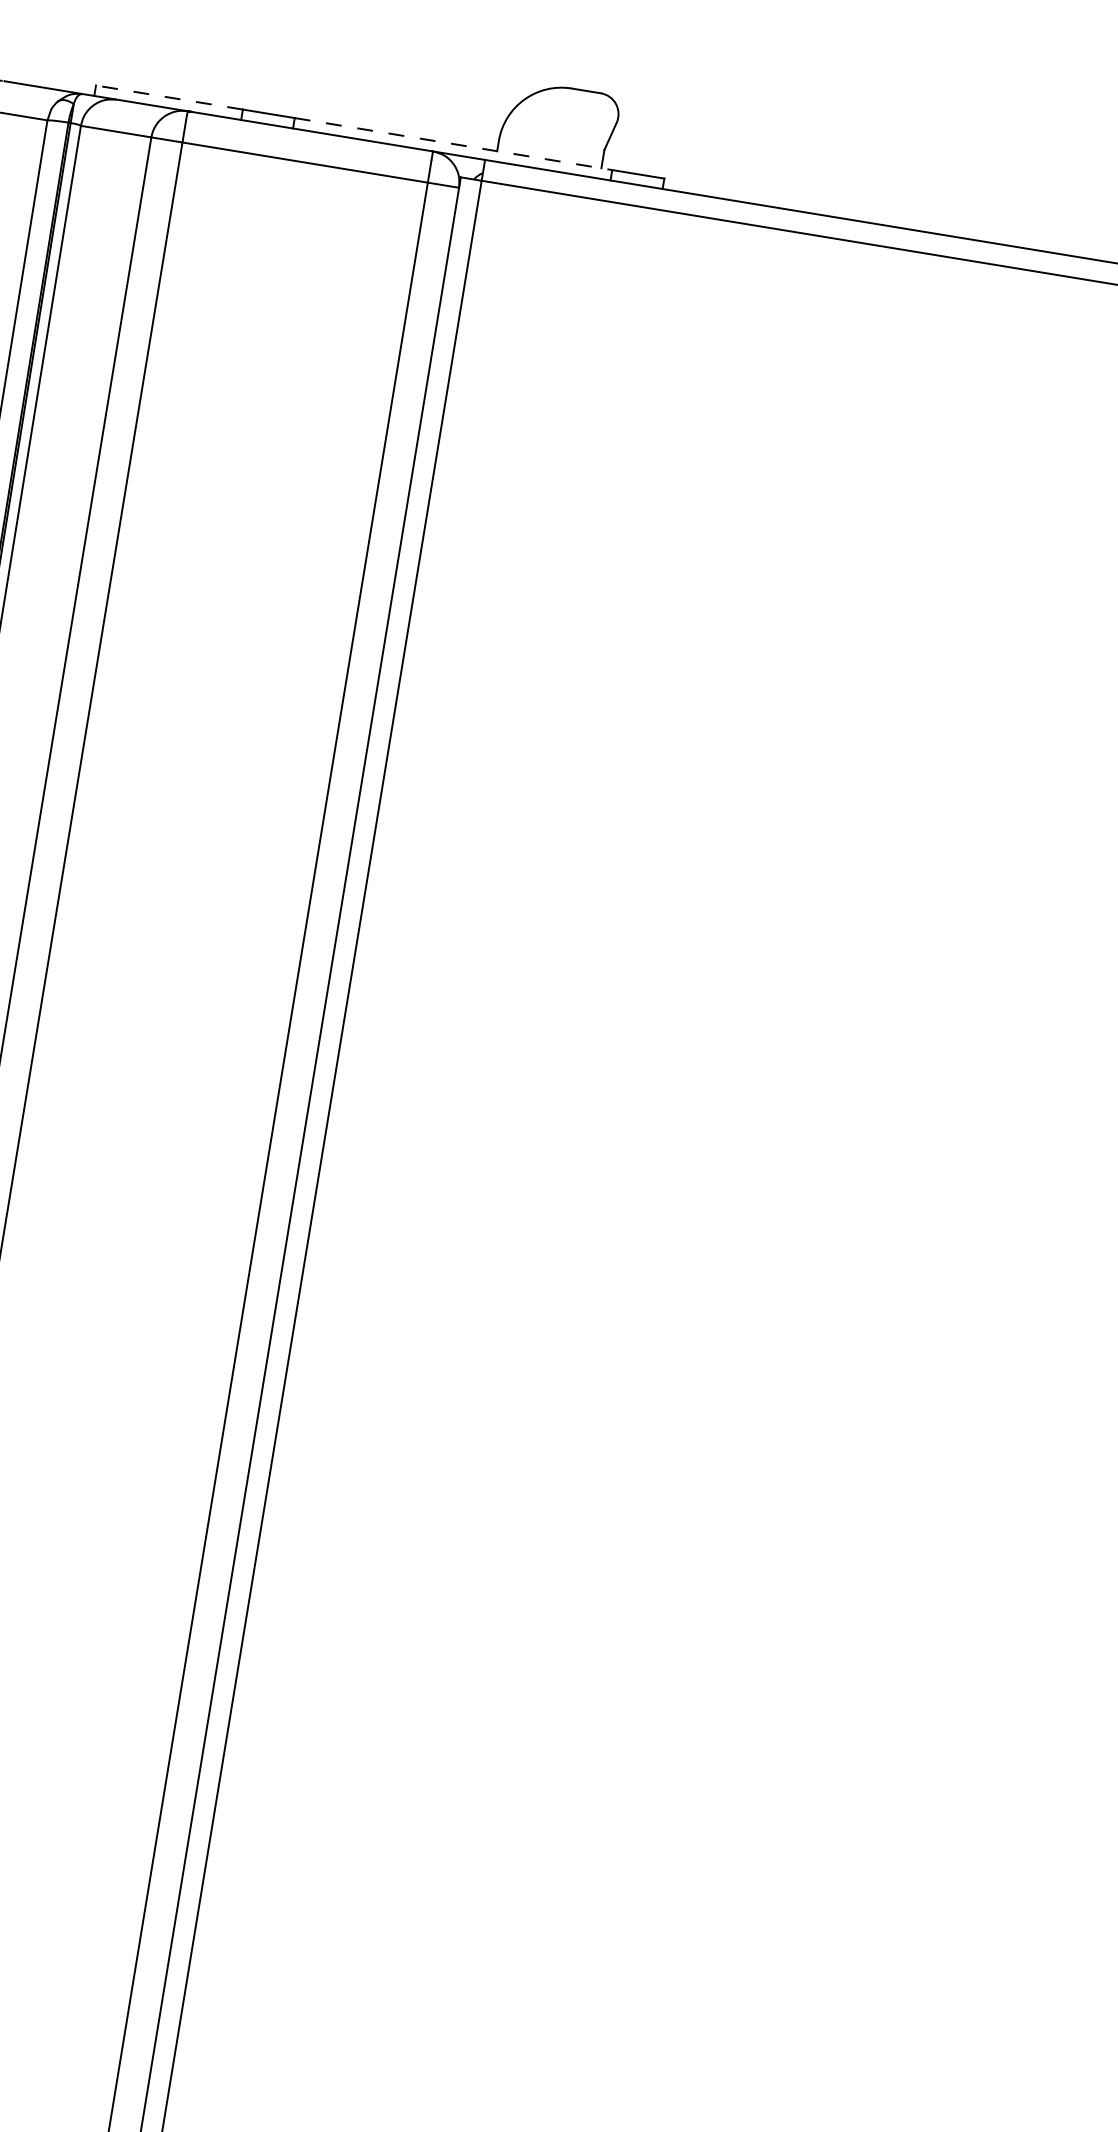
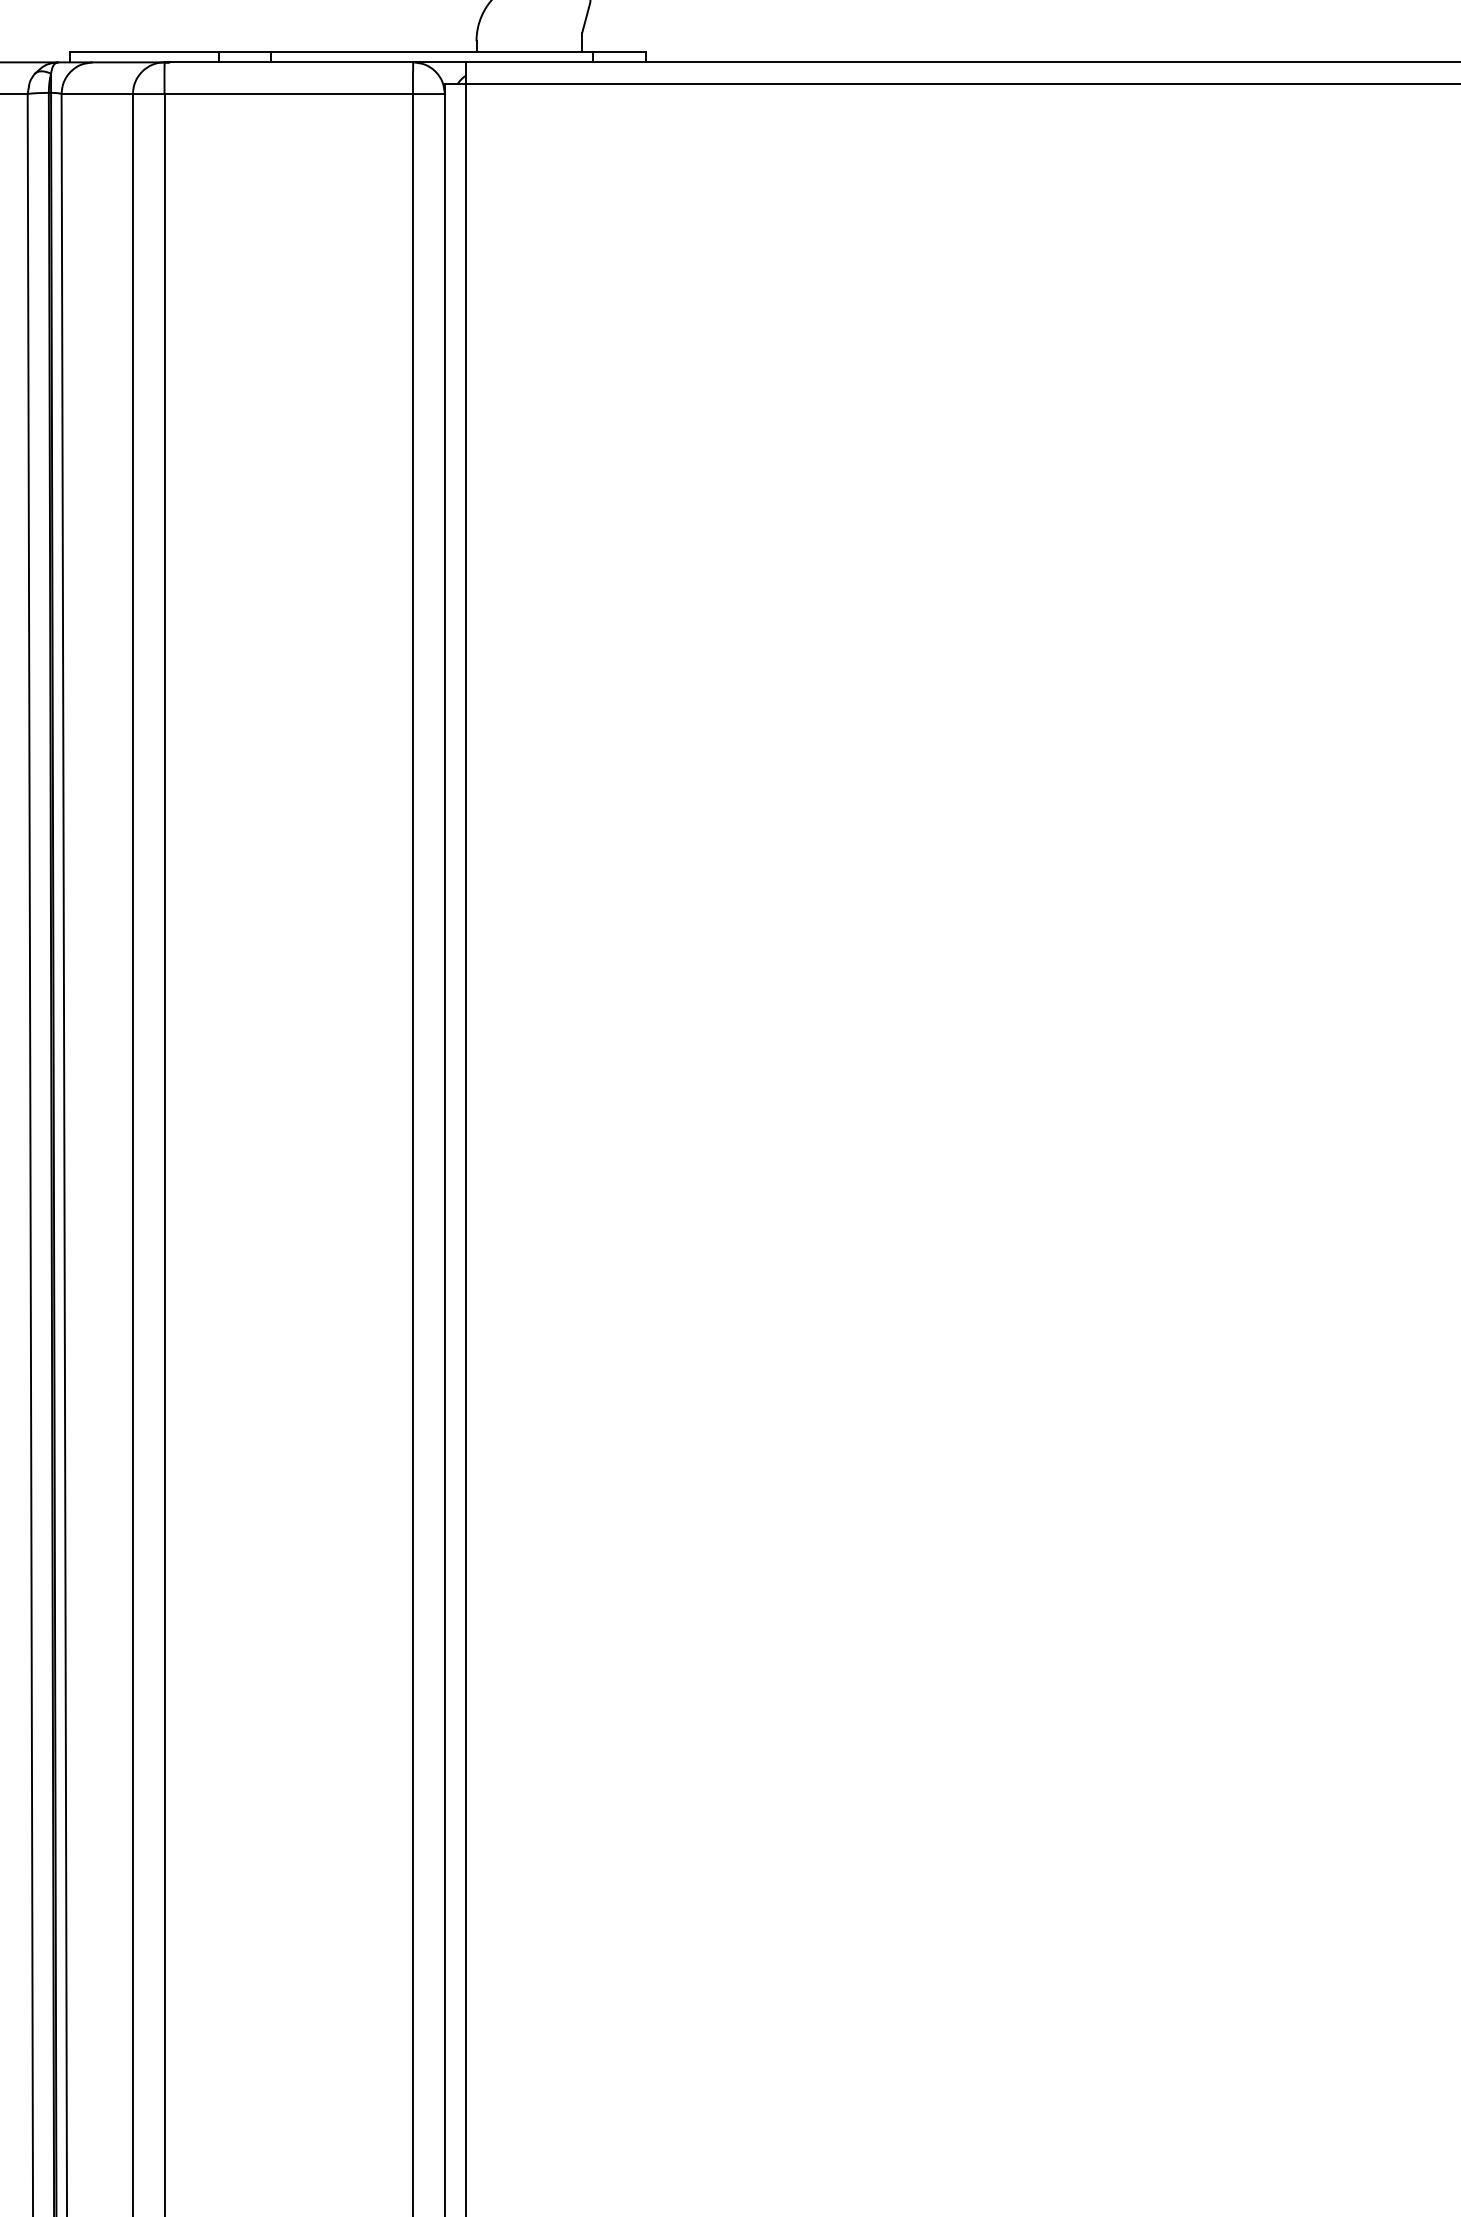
line: (168, 97) -> (143, 51), dashed -> solid
line: (453, 143) -> (432, 51), dashed -> solid

